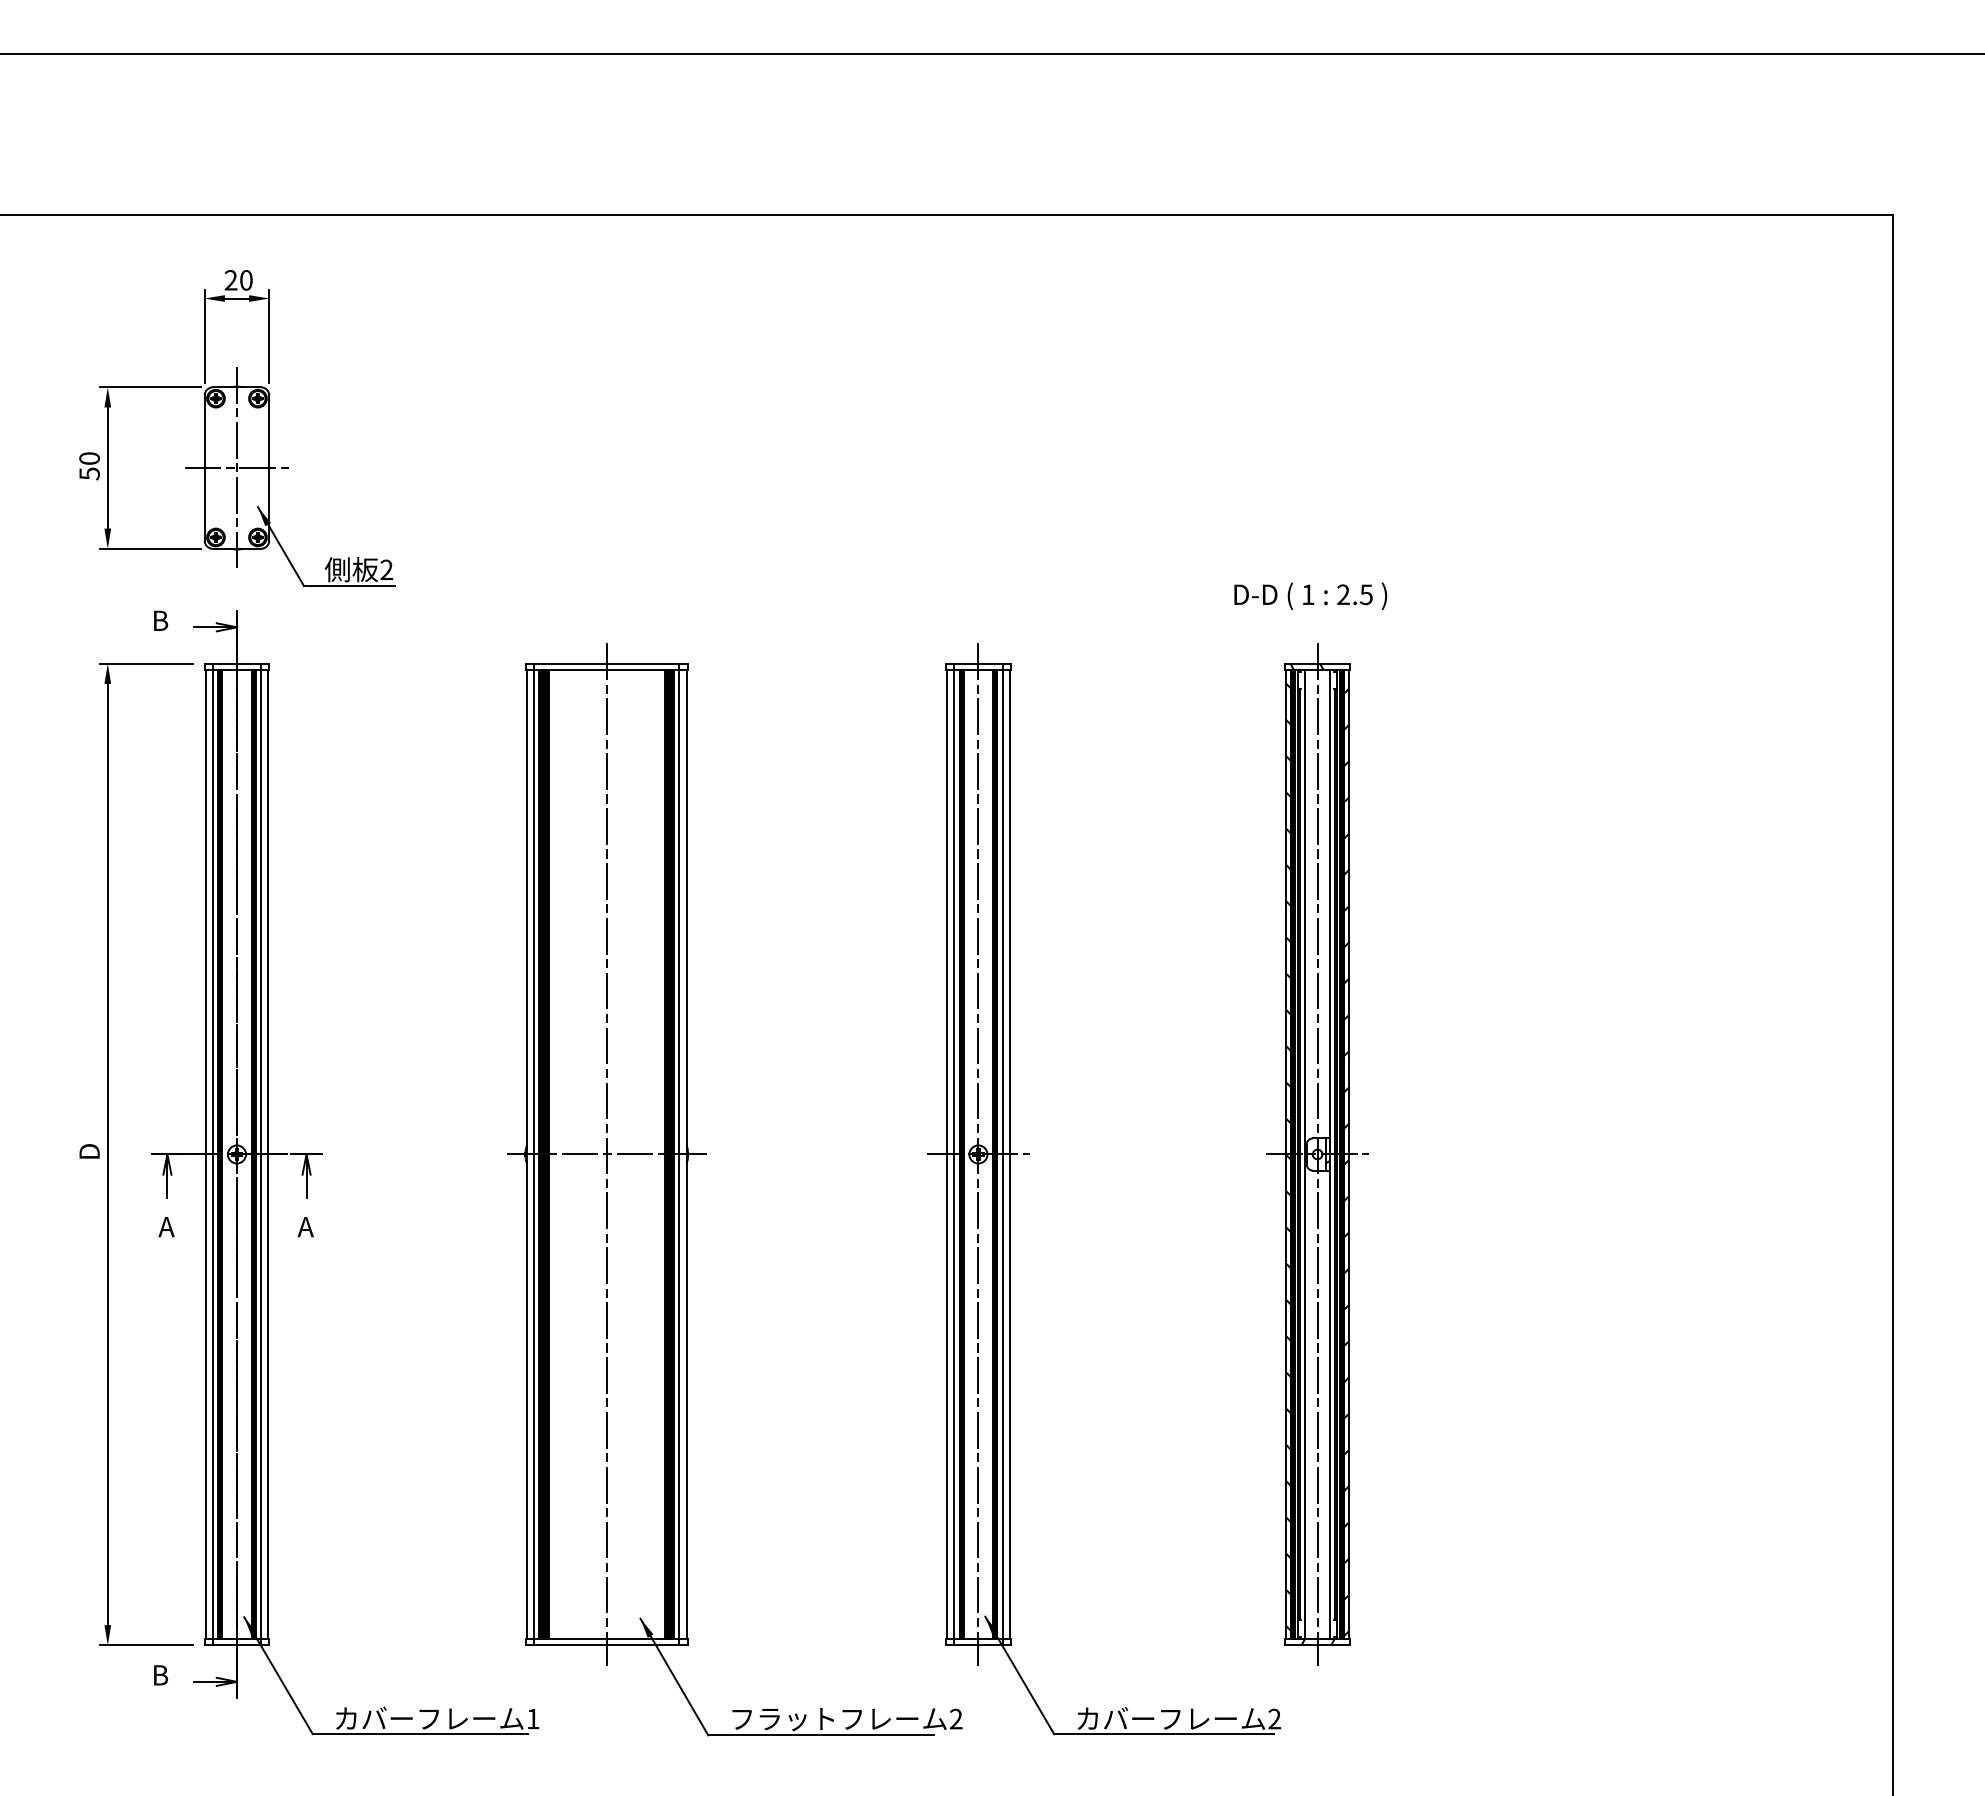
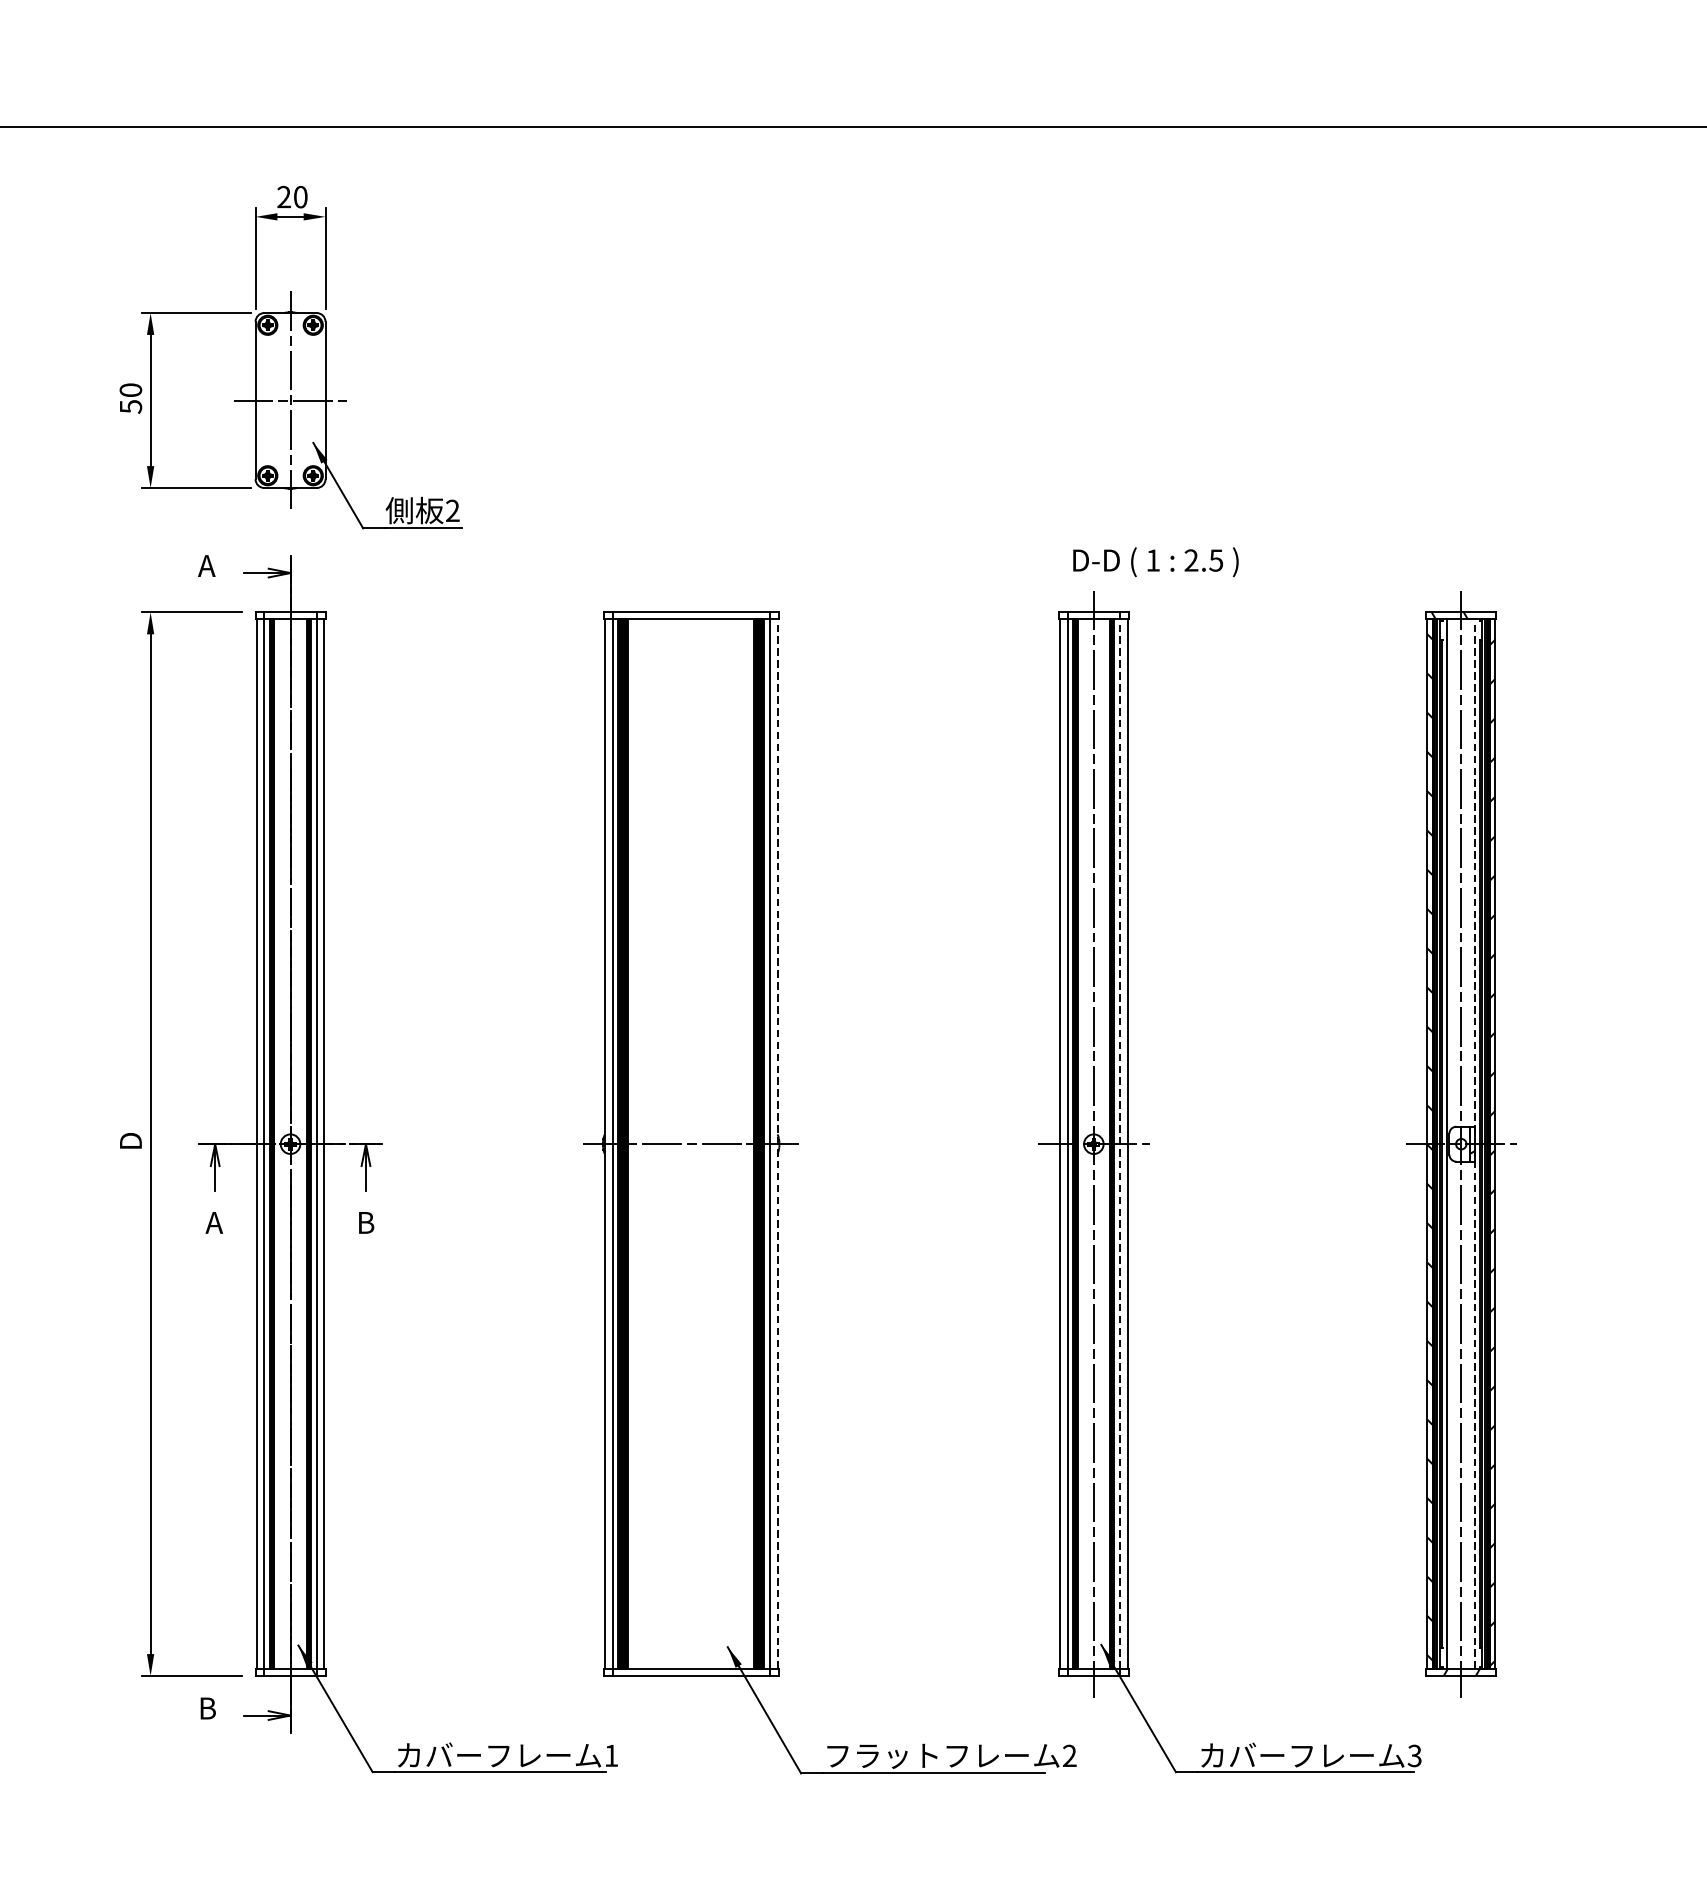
text: (1310, 595) -> (1155, 561), moved
text: (159, 620) -> (206, 565), B -> A
line: (606, 1154) -> (690, 1144), removed
line: (686, 1154) -> (777, 1144), solid -> dashed
line: (1002, 1154) -> (1119, 1144), solid -> dashed
line: (1330, 1154) -> (1475, 1144), solid -> dashed
text: (305, 1227) -> (364, 1223), A -> B
text: (1274, 1719) -> (1414, 1756), 2 -> 3

